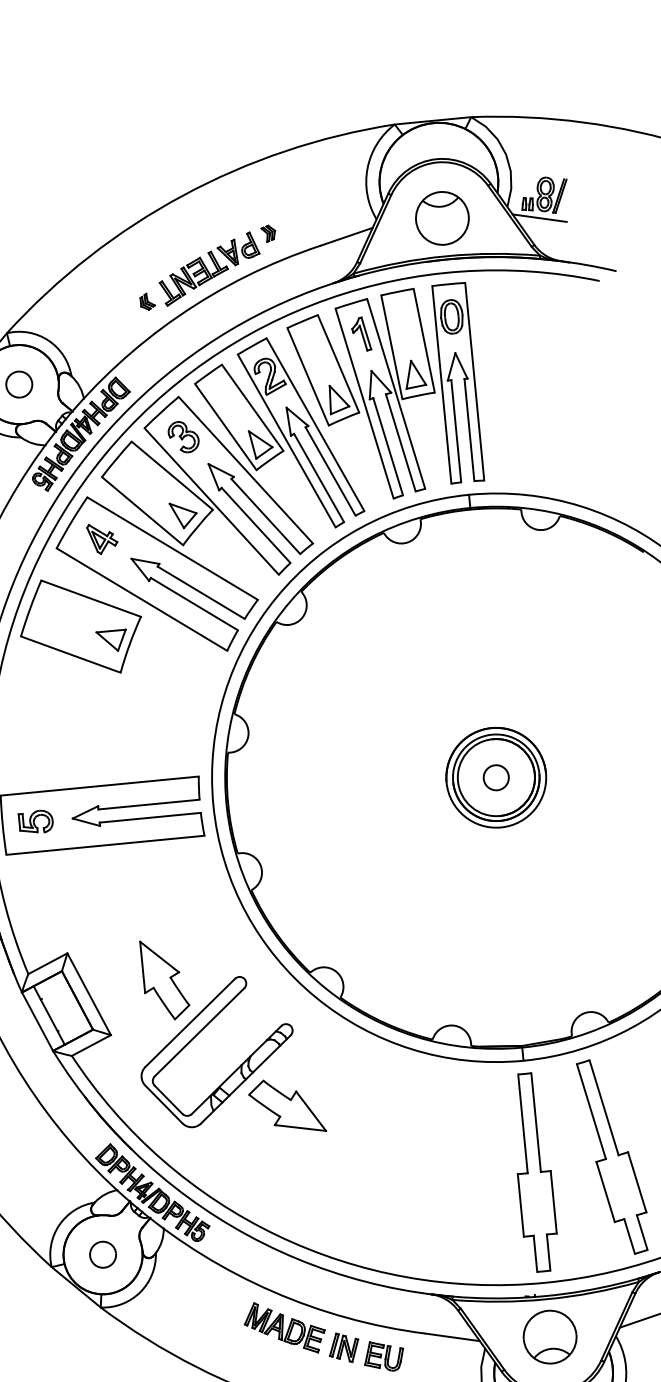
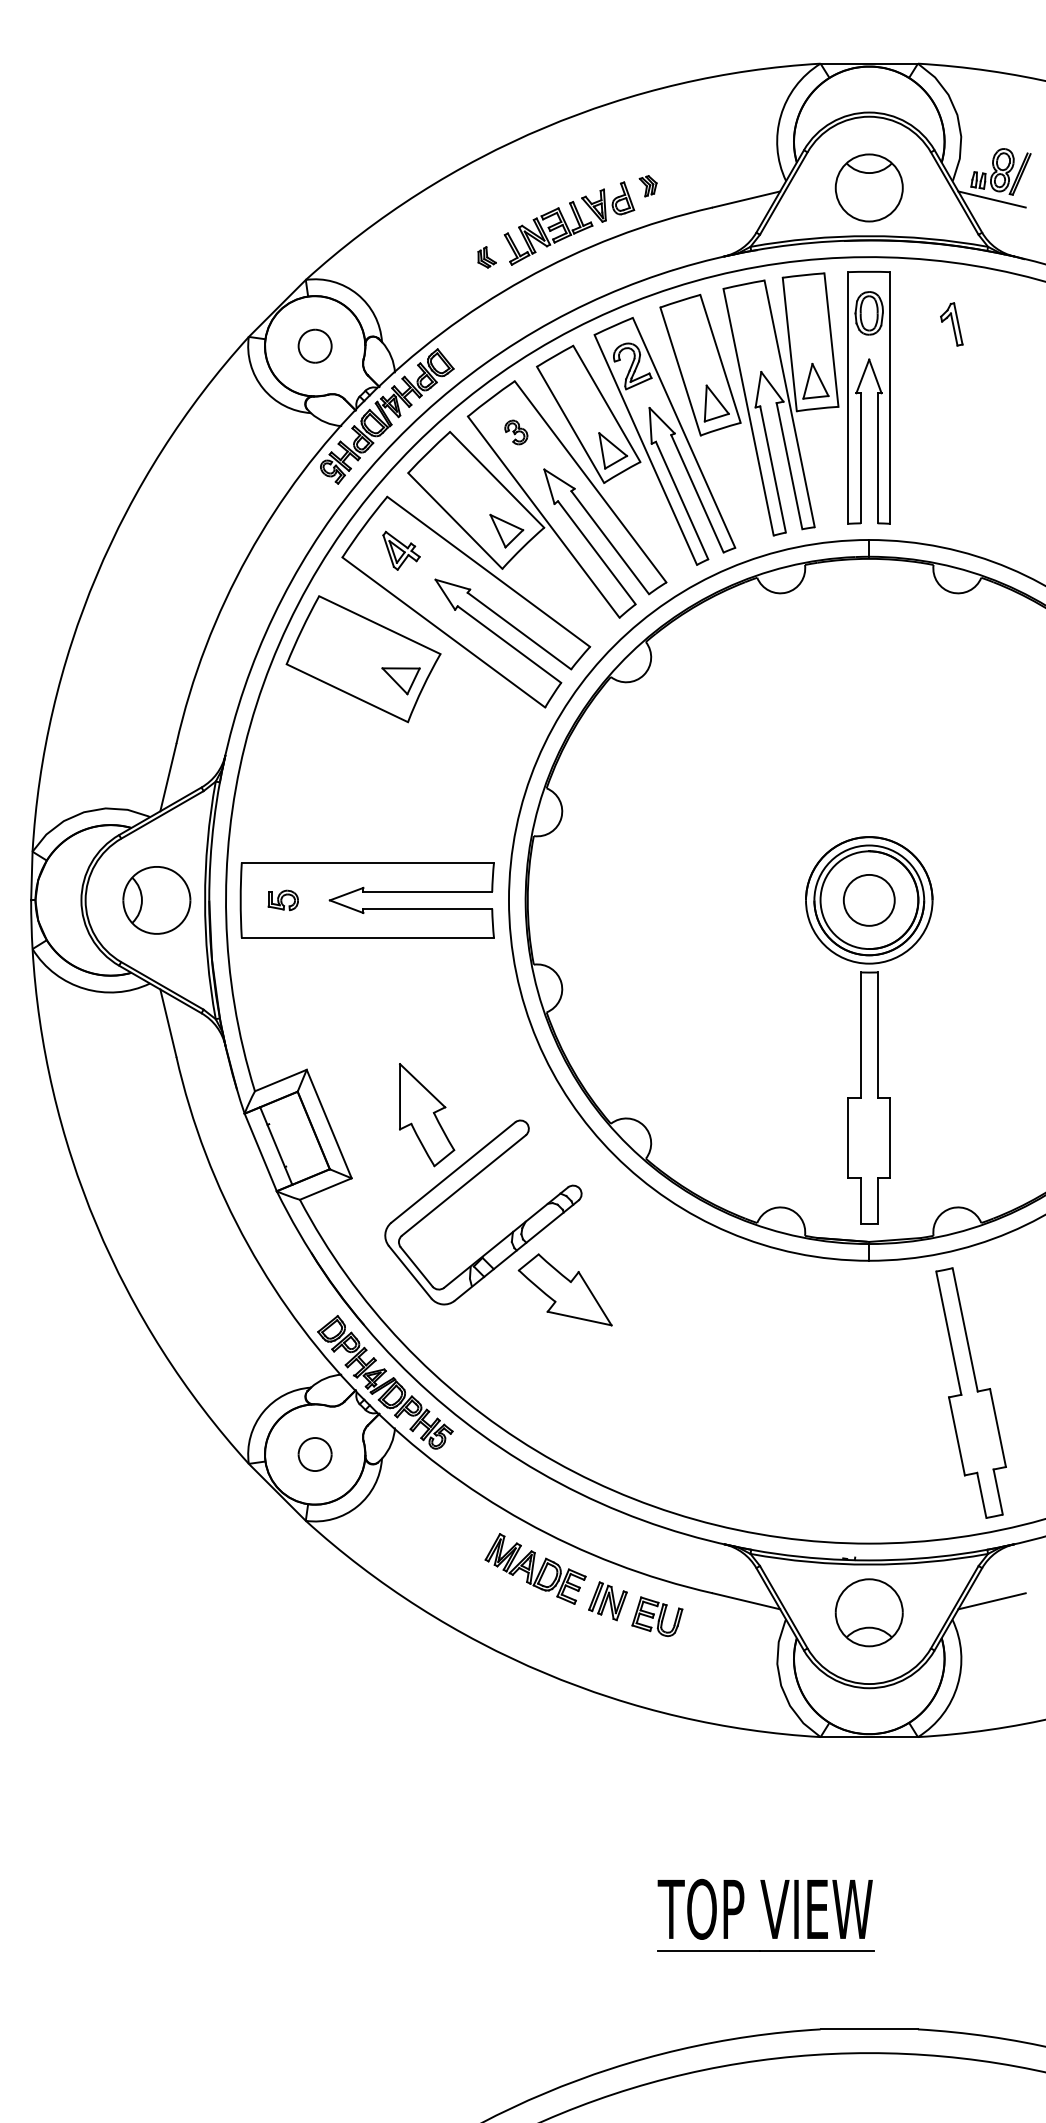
part: (361, 334) -> (951, 324), moved
part: (183, 437) -> (516, 432), size x0.6
circle: (496, 777) -> (869, 900), size x1.6
part: (36, 822) -> (283, 900), size x0.7
part: (533, 1172) -> (868, 1097), moved

